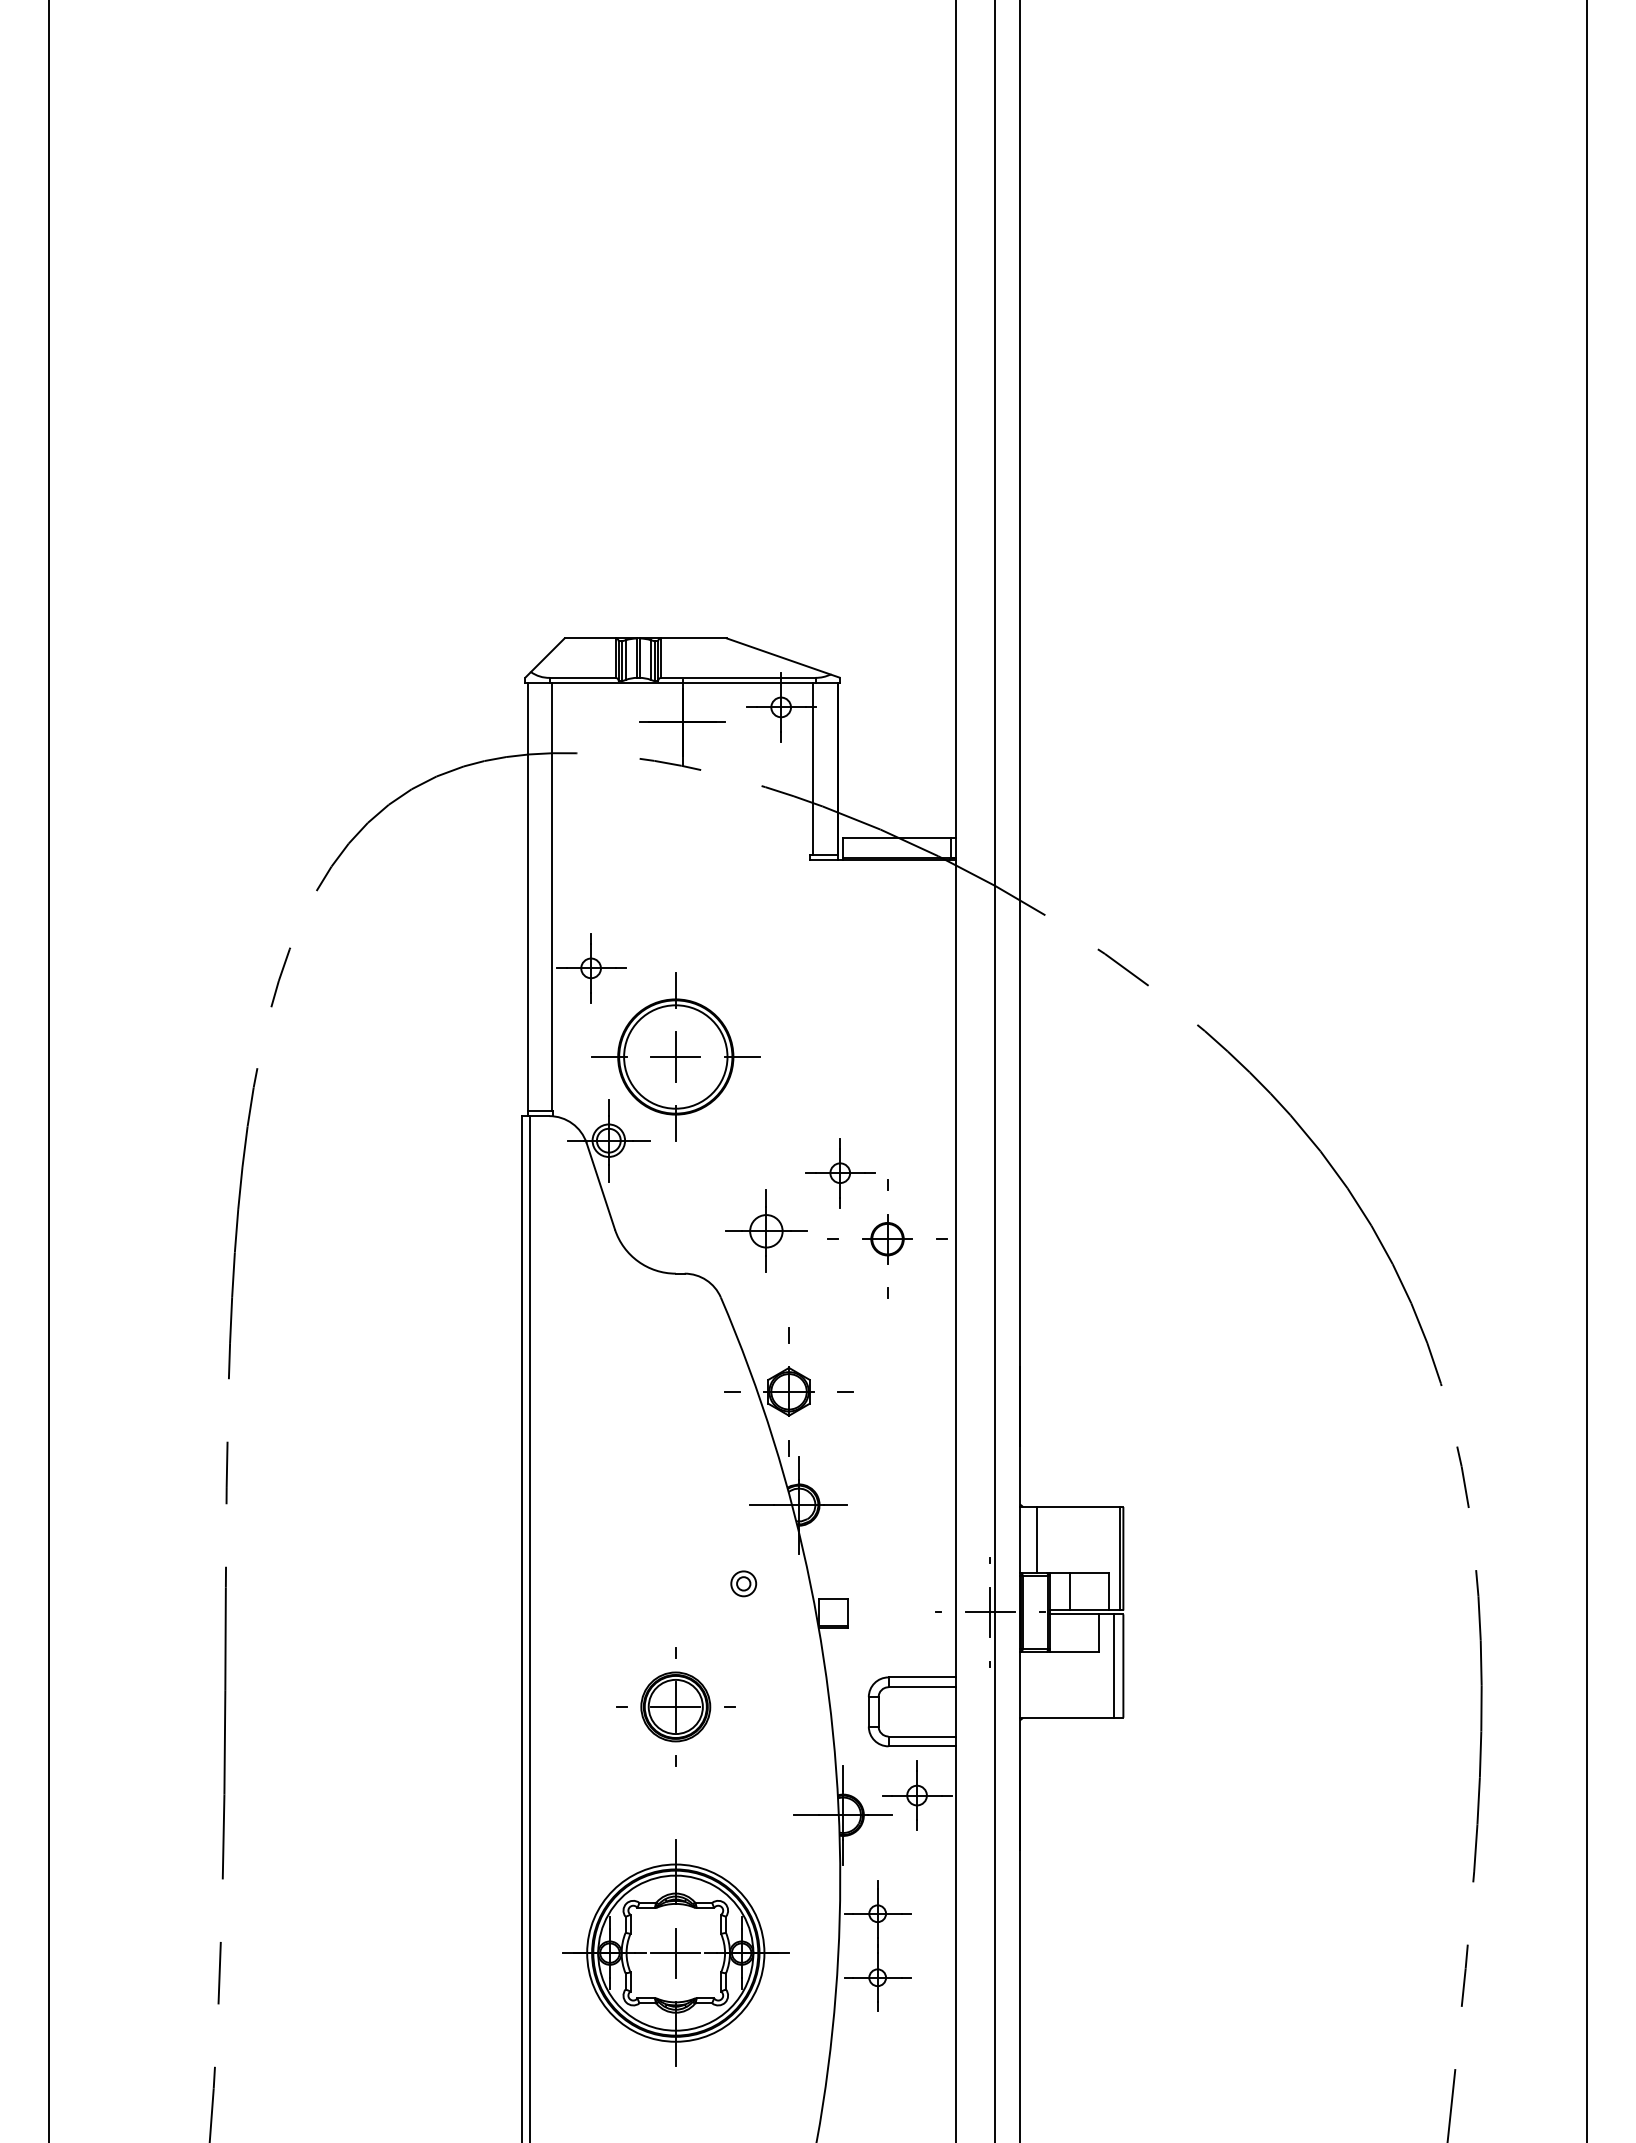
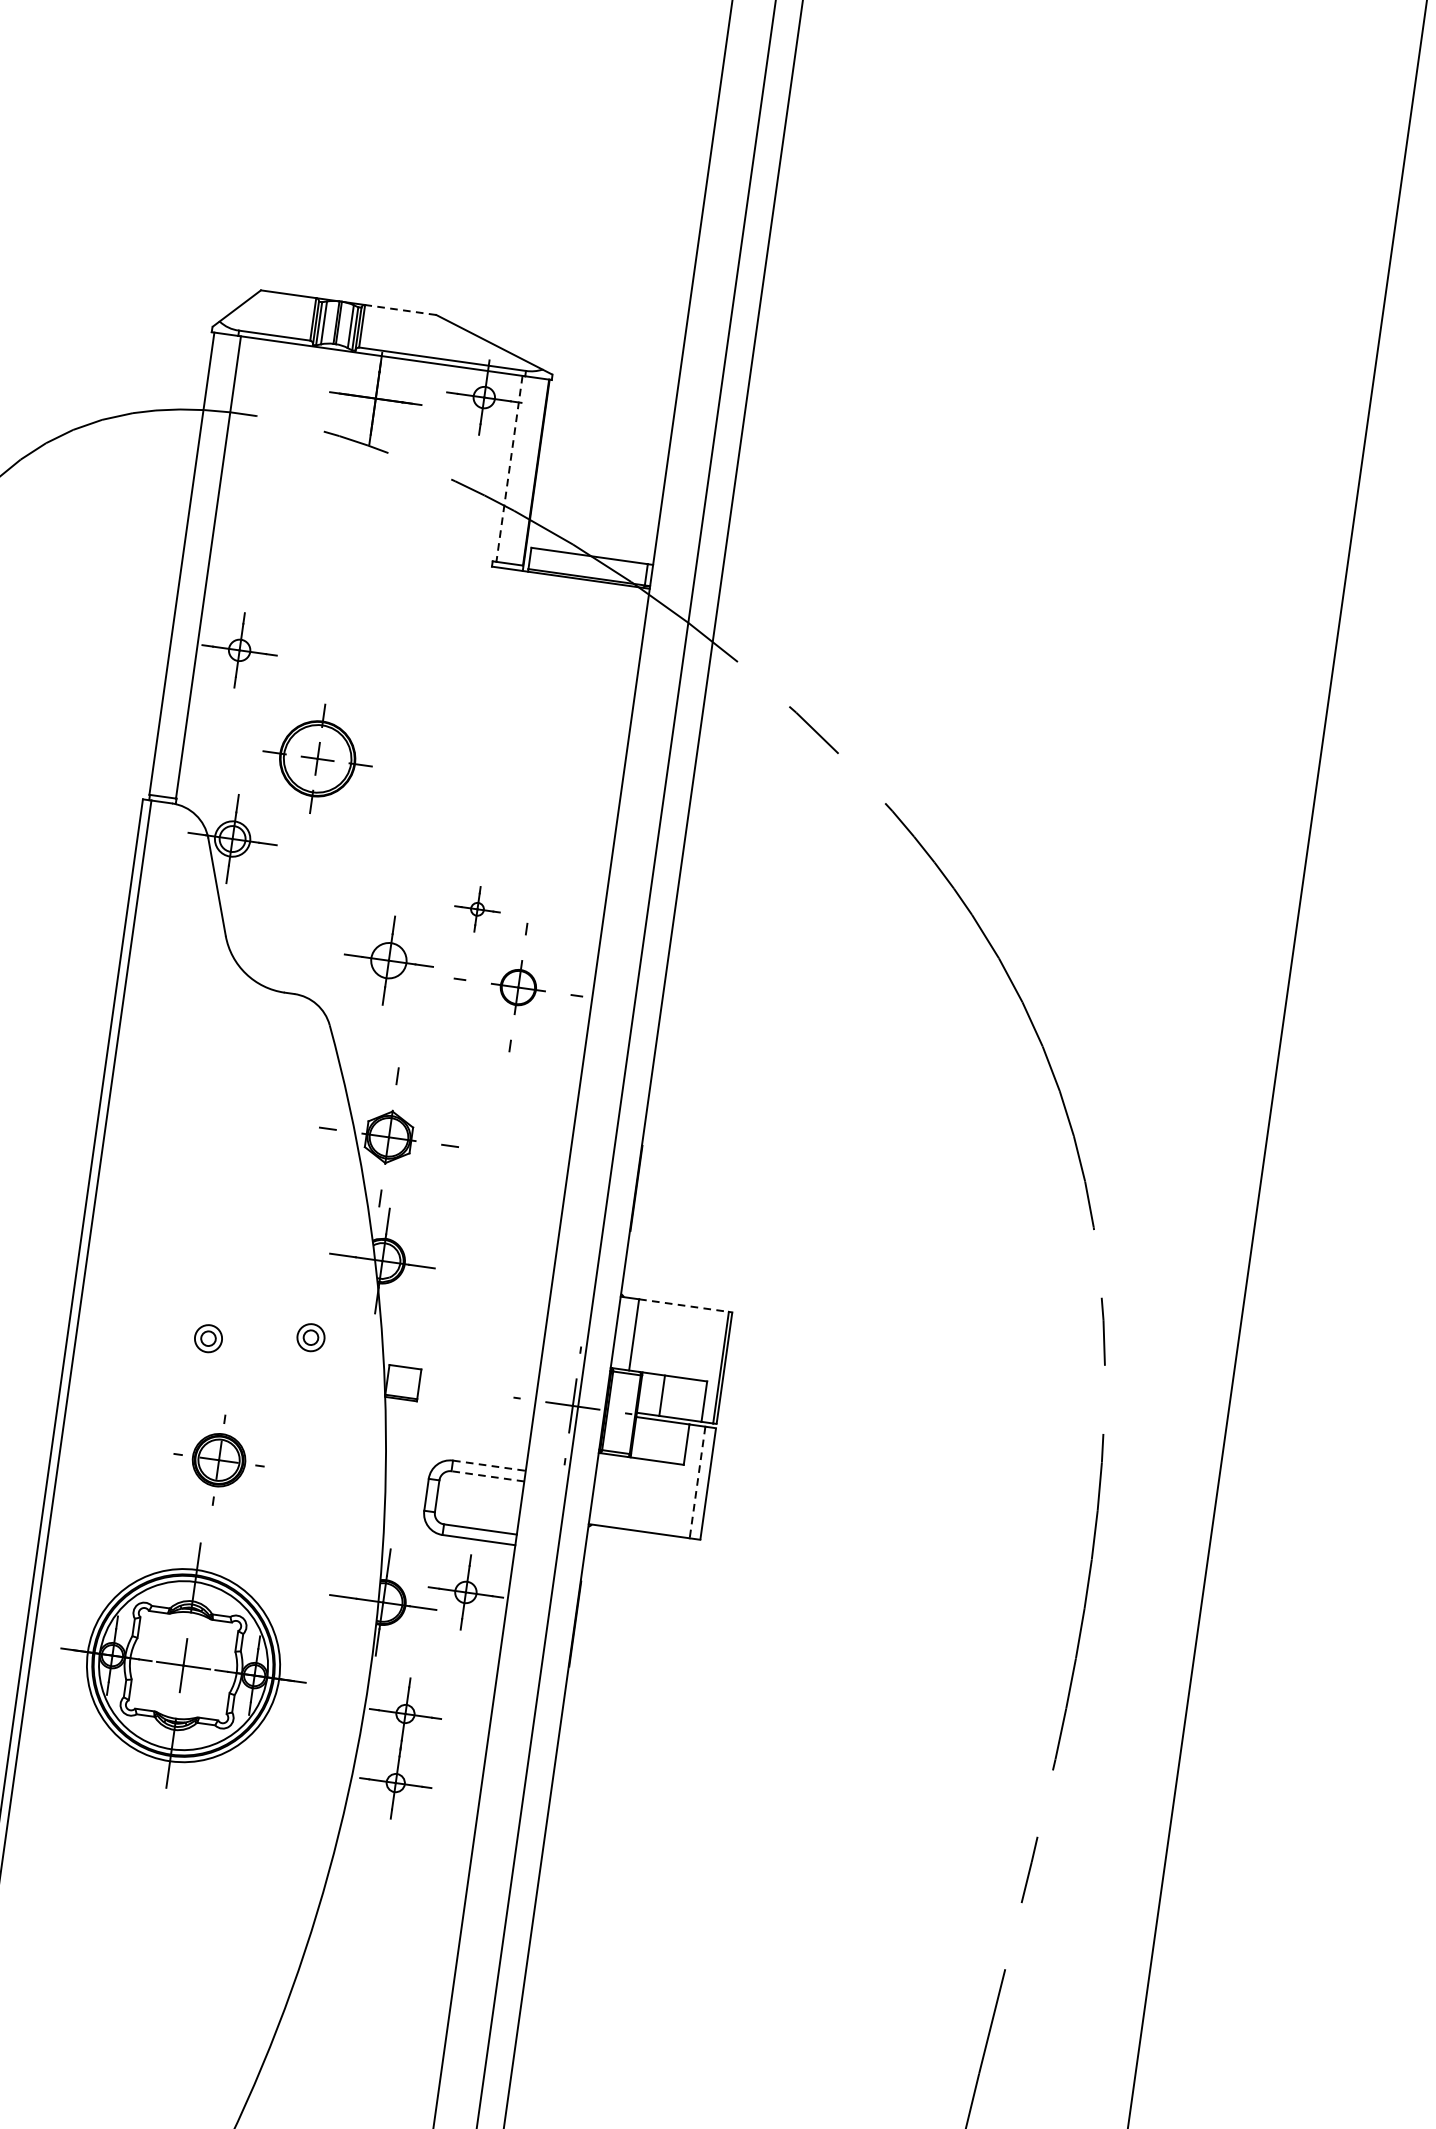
line: (694, 638) -> (401, 310), solid -> dashed
line: (813, 769) -> (509, 469), solid -> dashed
part: (675, 1056) -> (317, 758), size x0.6
part: (840, 1173) -> (477, 909), size x0.6
line: (1078, 1507) -> (683, 1306), solid -> dashed
part: (650, 1597) -> (208, 1338), added
line: (1113, 1666) -> (697, 1482), solid -> dashed
line: (922, 1677) -> (489, 1465), solid -> dashed
line: (922, 1687) -> (488, 1476), solid -> dashed
part: (675, 1706) -> (218, 1459), size x0.7
part: (675, 1952) -> (183, 1664), moved

